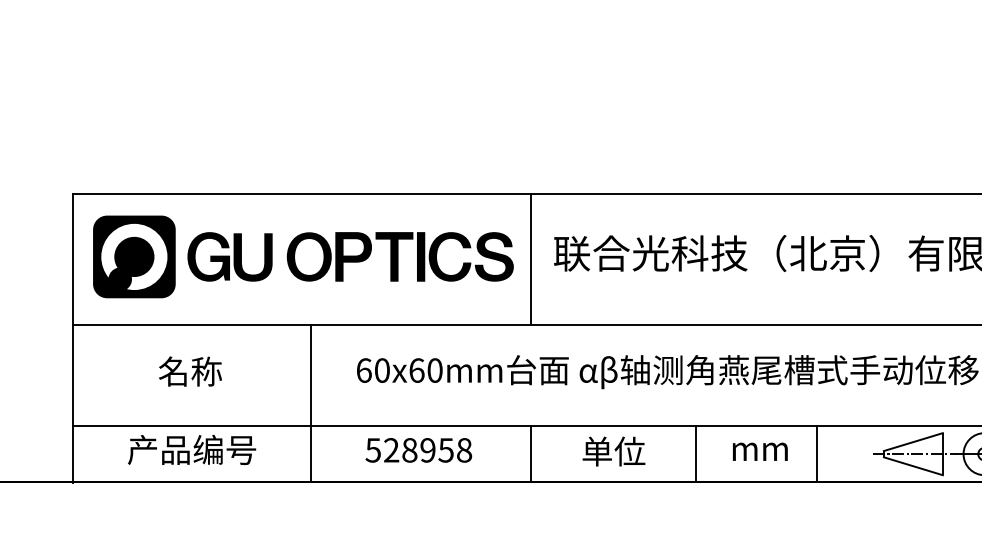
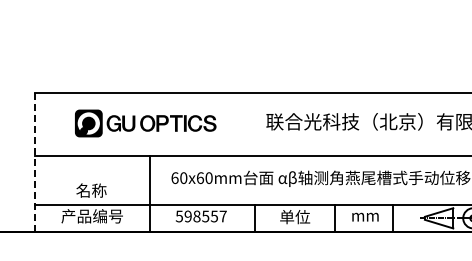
part: (302, 256) -> (145, 123), size x0.7
line: (531, 259) -> (255, 124), removed
line: (74, 338) -> (35, 162), solid -> dashed
text: (190, 371) -> (91, 190), moved
text: (427, 450) -> (205, 216), 528958 -> 598557

